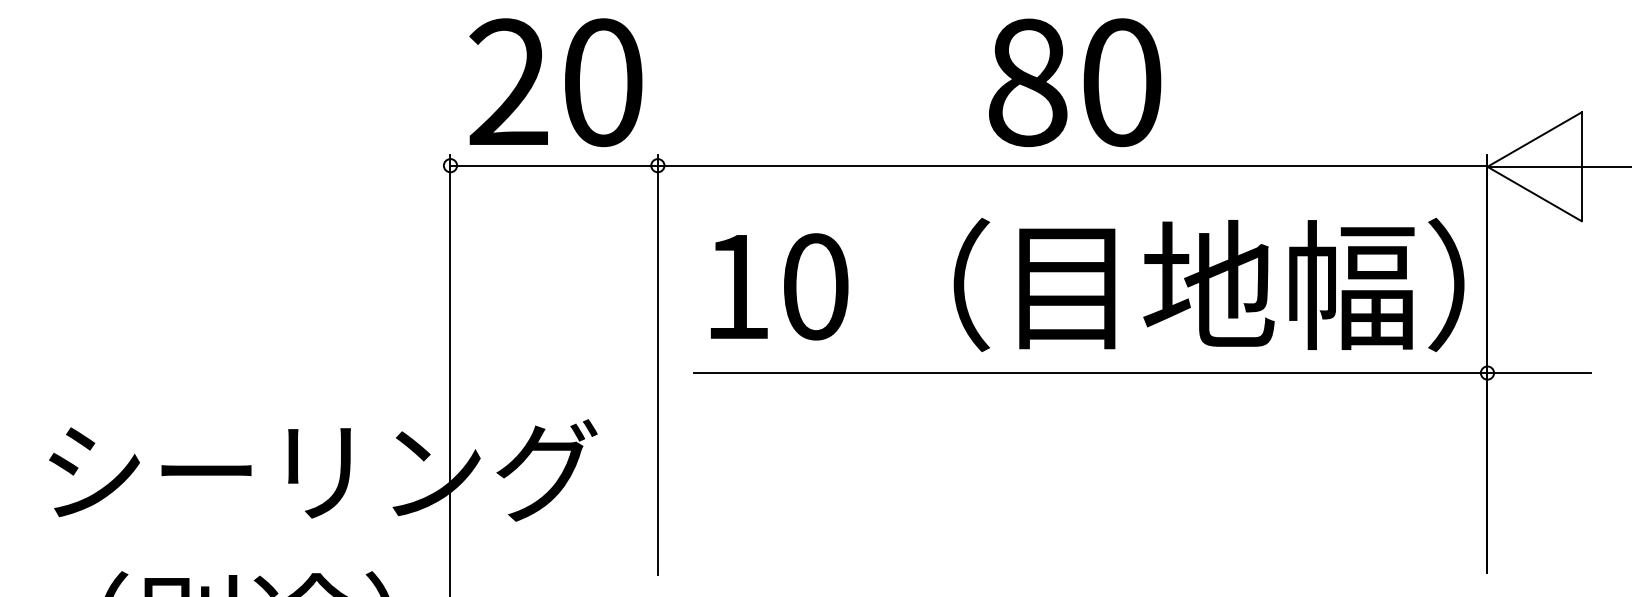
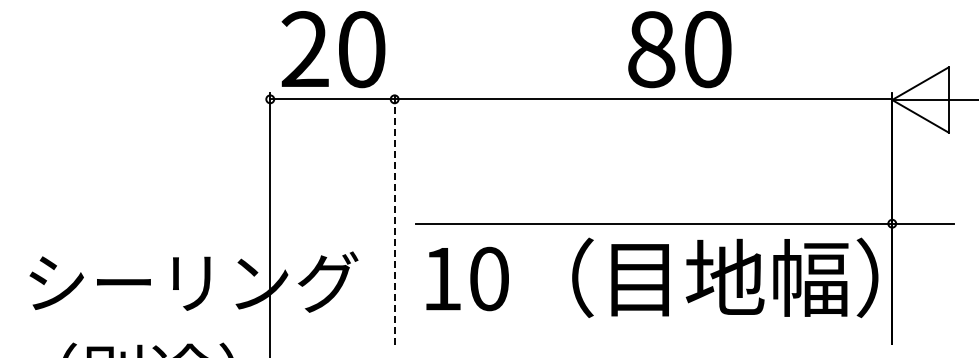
text: (1074, 82) -> (679, 49), moved
text: (1087, 284) -> (652, 277), moved
line: (657, 366) -> (394, 219), solid -> dashed

